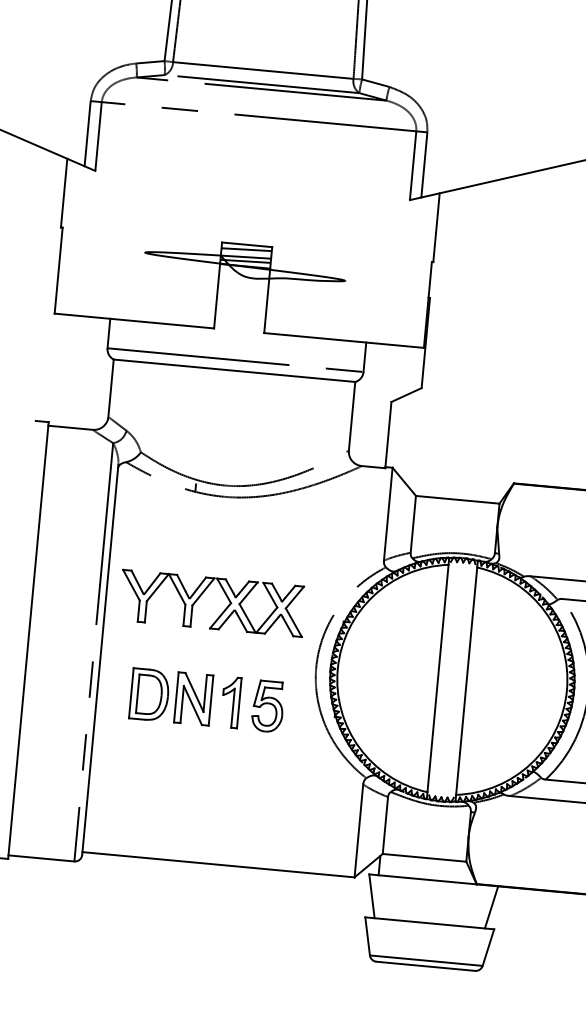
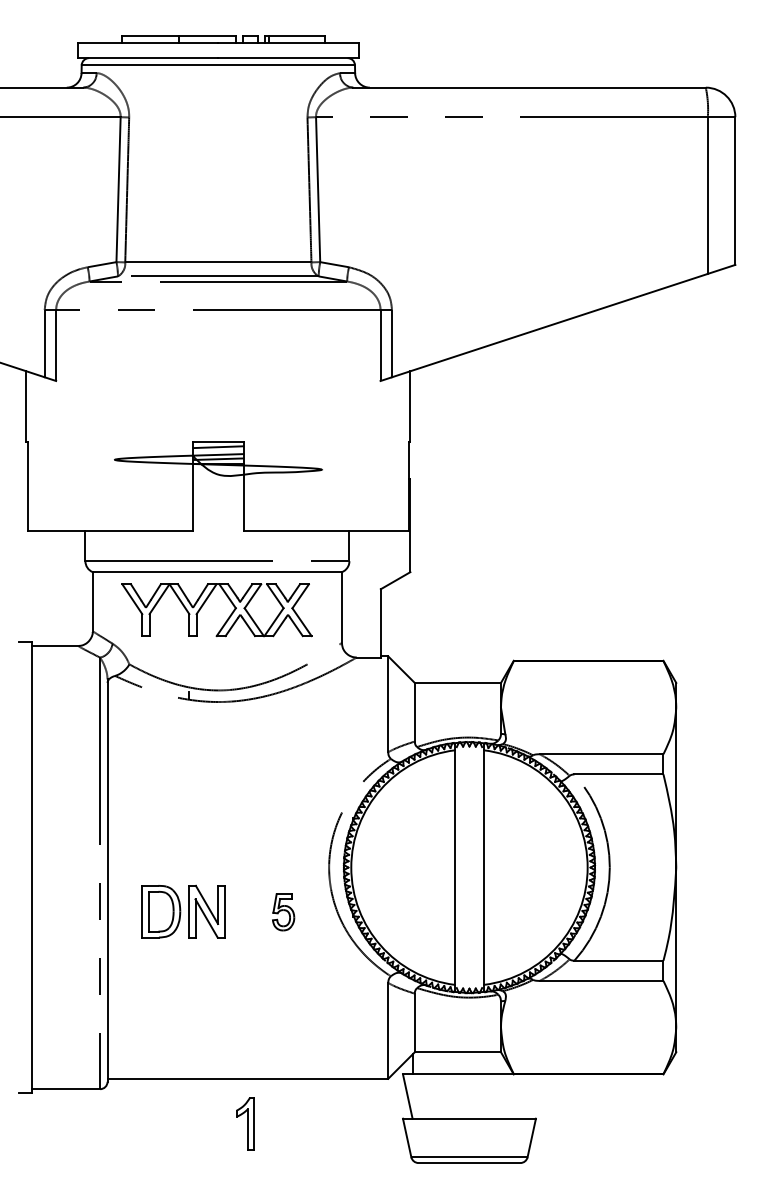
part: (200, 596) -> (204, 604), moved
part: (231, 702) -> (245, 1123), moved
part: (268, 706) -> (283, 912), size x0.7
line: (490, 907) -> (530, 1096), removed

